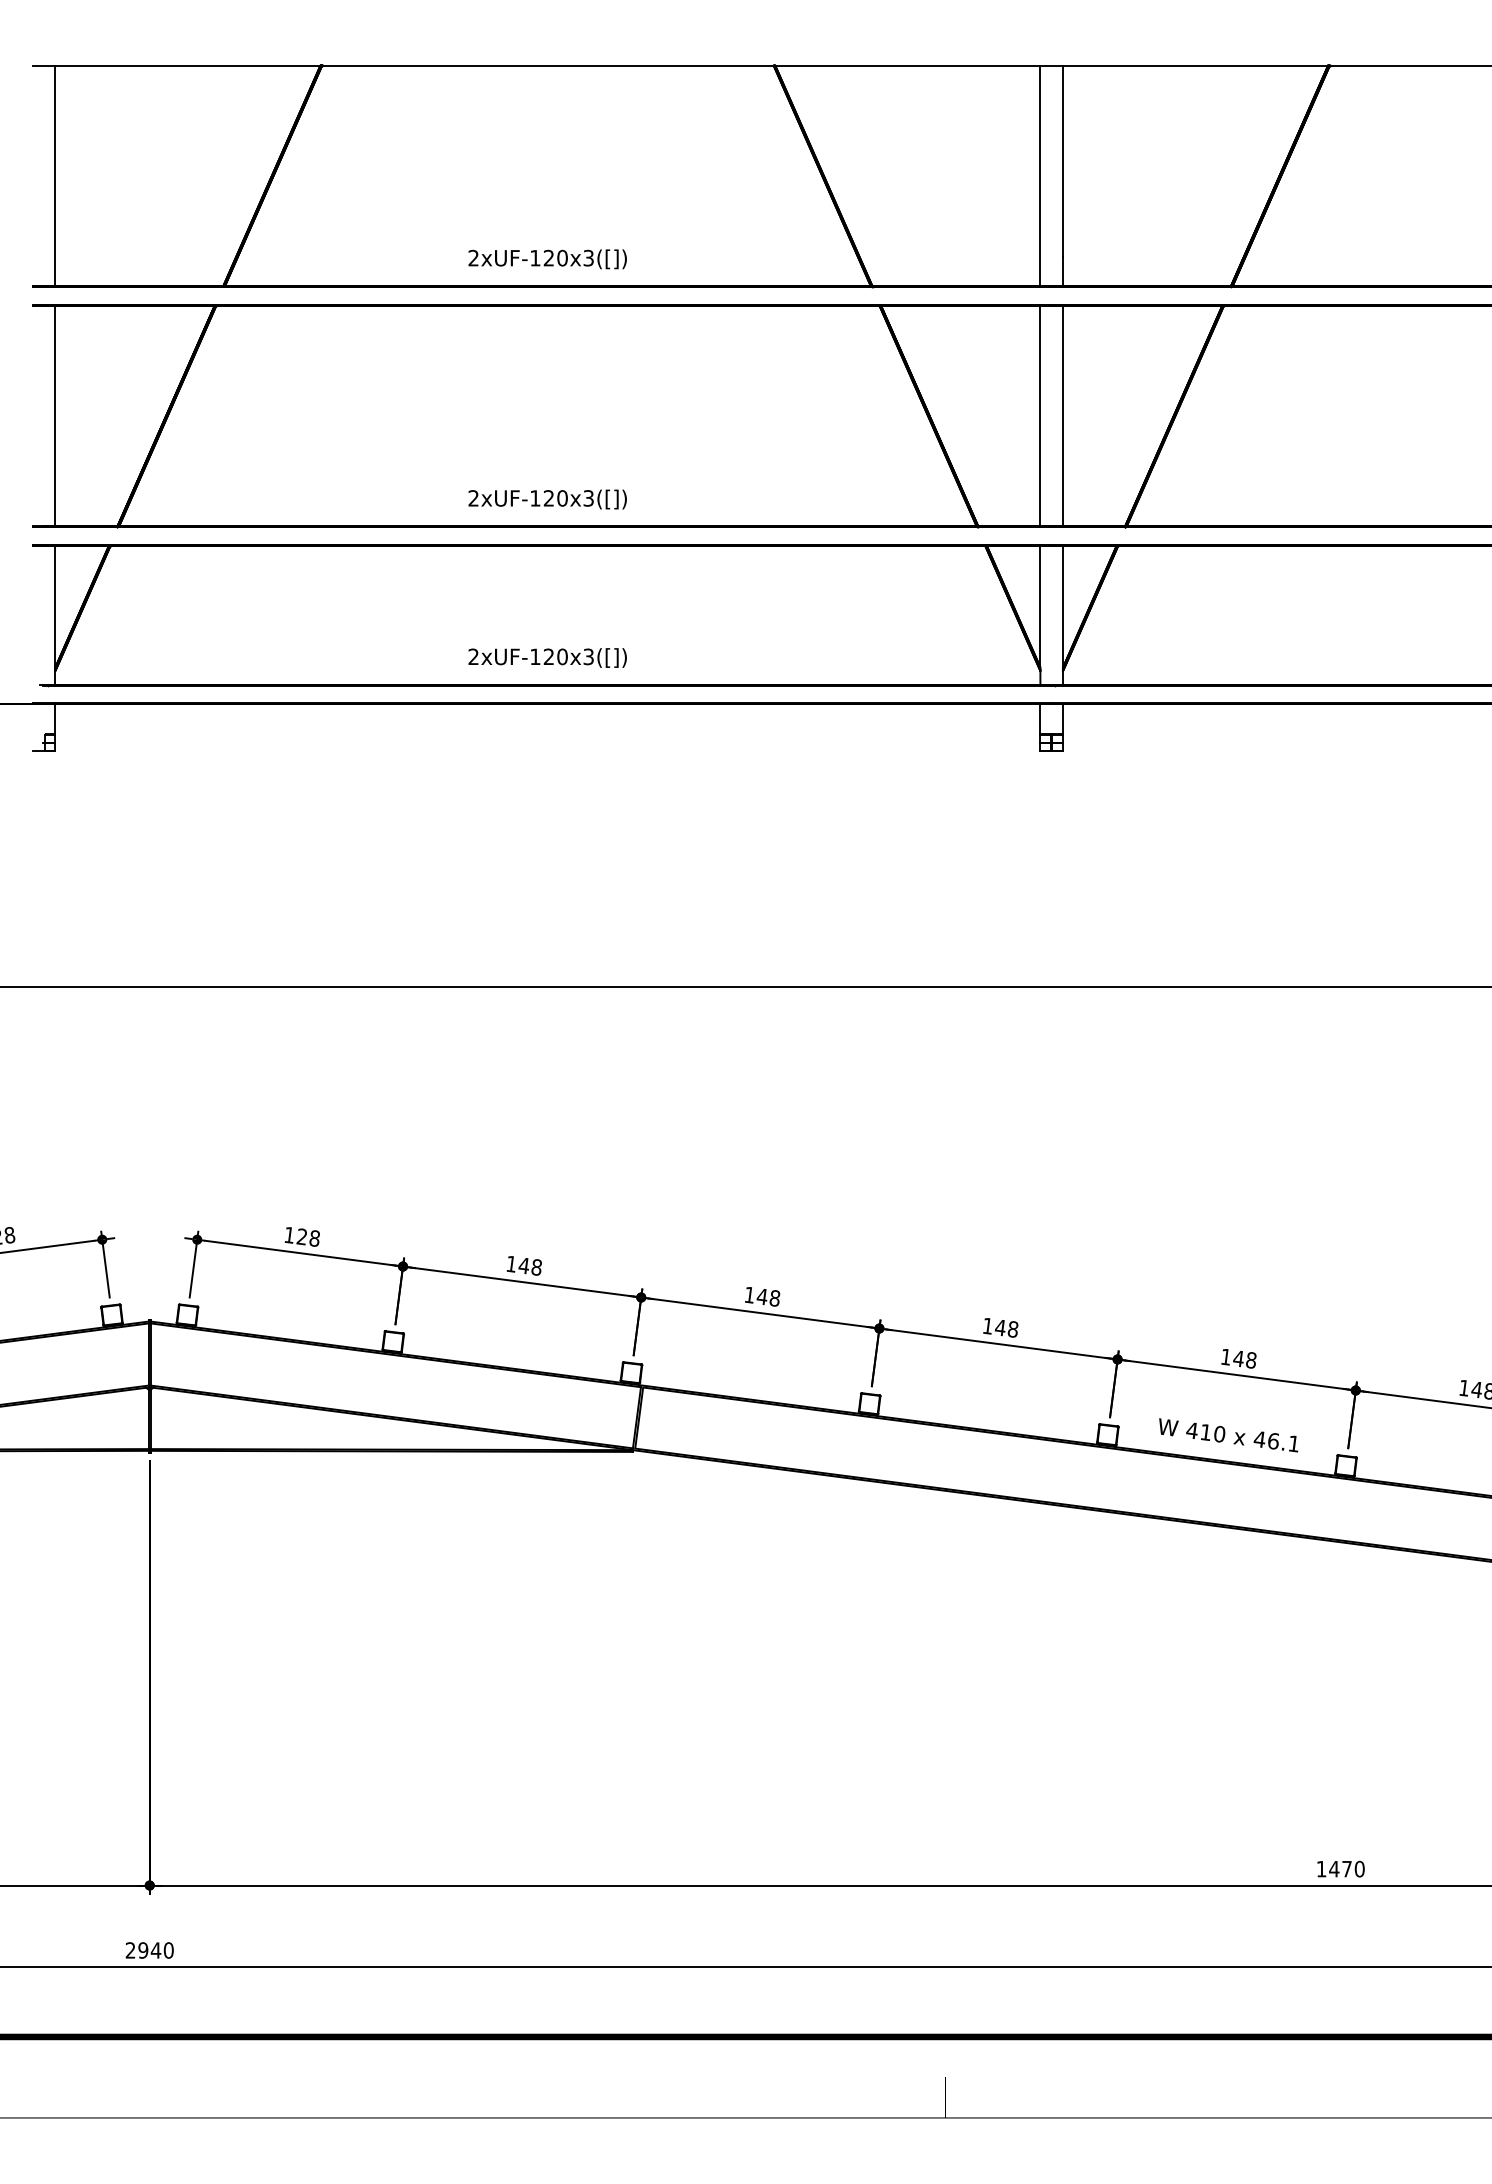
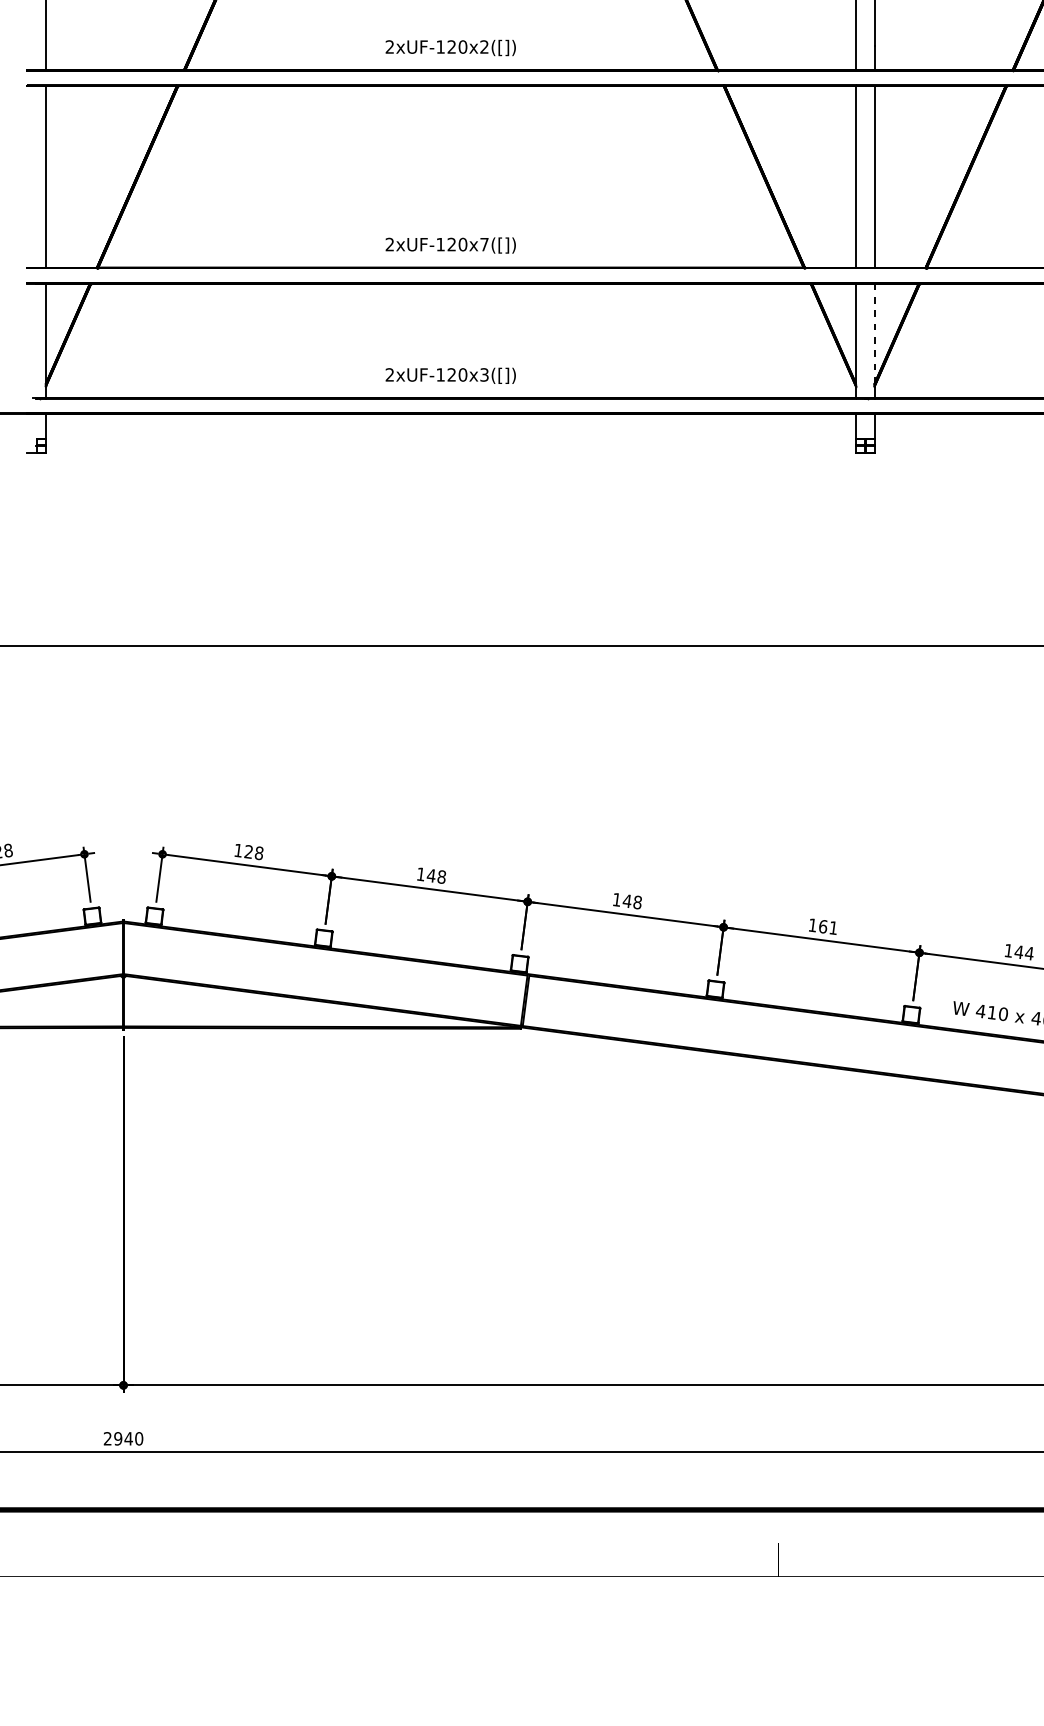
text: (588, 258) -> (484, 47), 2xUF-120x3([]) -> 2xUF-120x2([])
text: (588, 498) -> (484, 244), 2xUF-120x3([]) -> 2xUF-120x7([])
line: (1063, 606) -> (874, 333), solid -> dashed
text: (1006, 1328) -> (828, 927), 148 -> 161
text: (1250, 1360) -> (1028, 953), 148 -> 144

